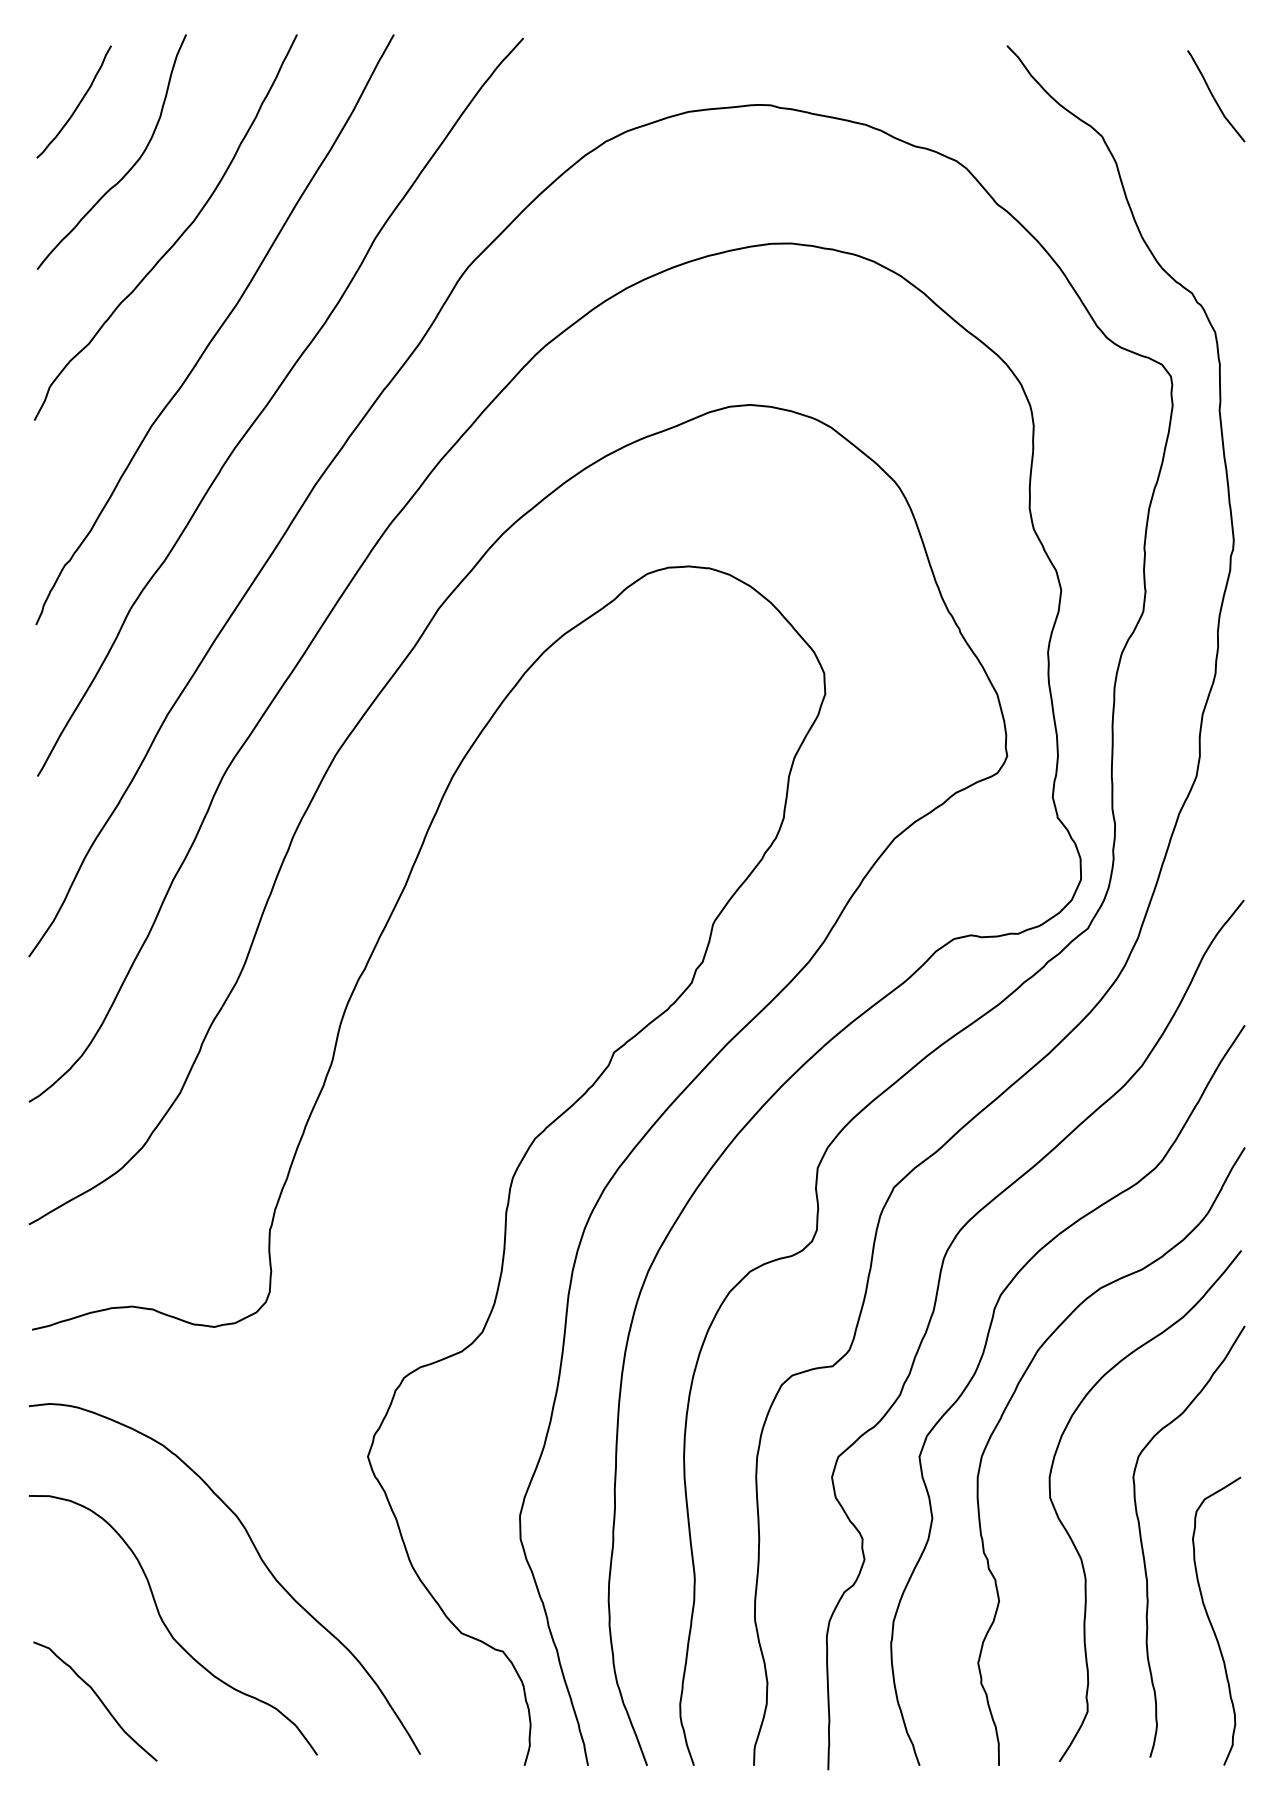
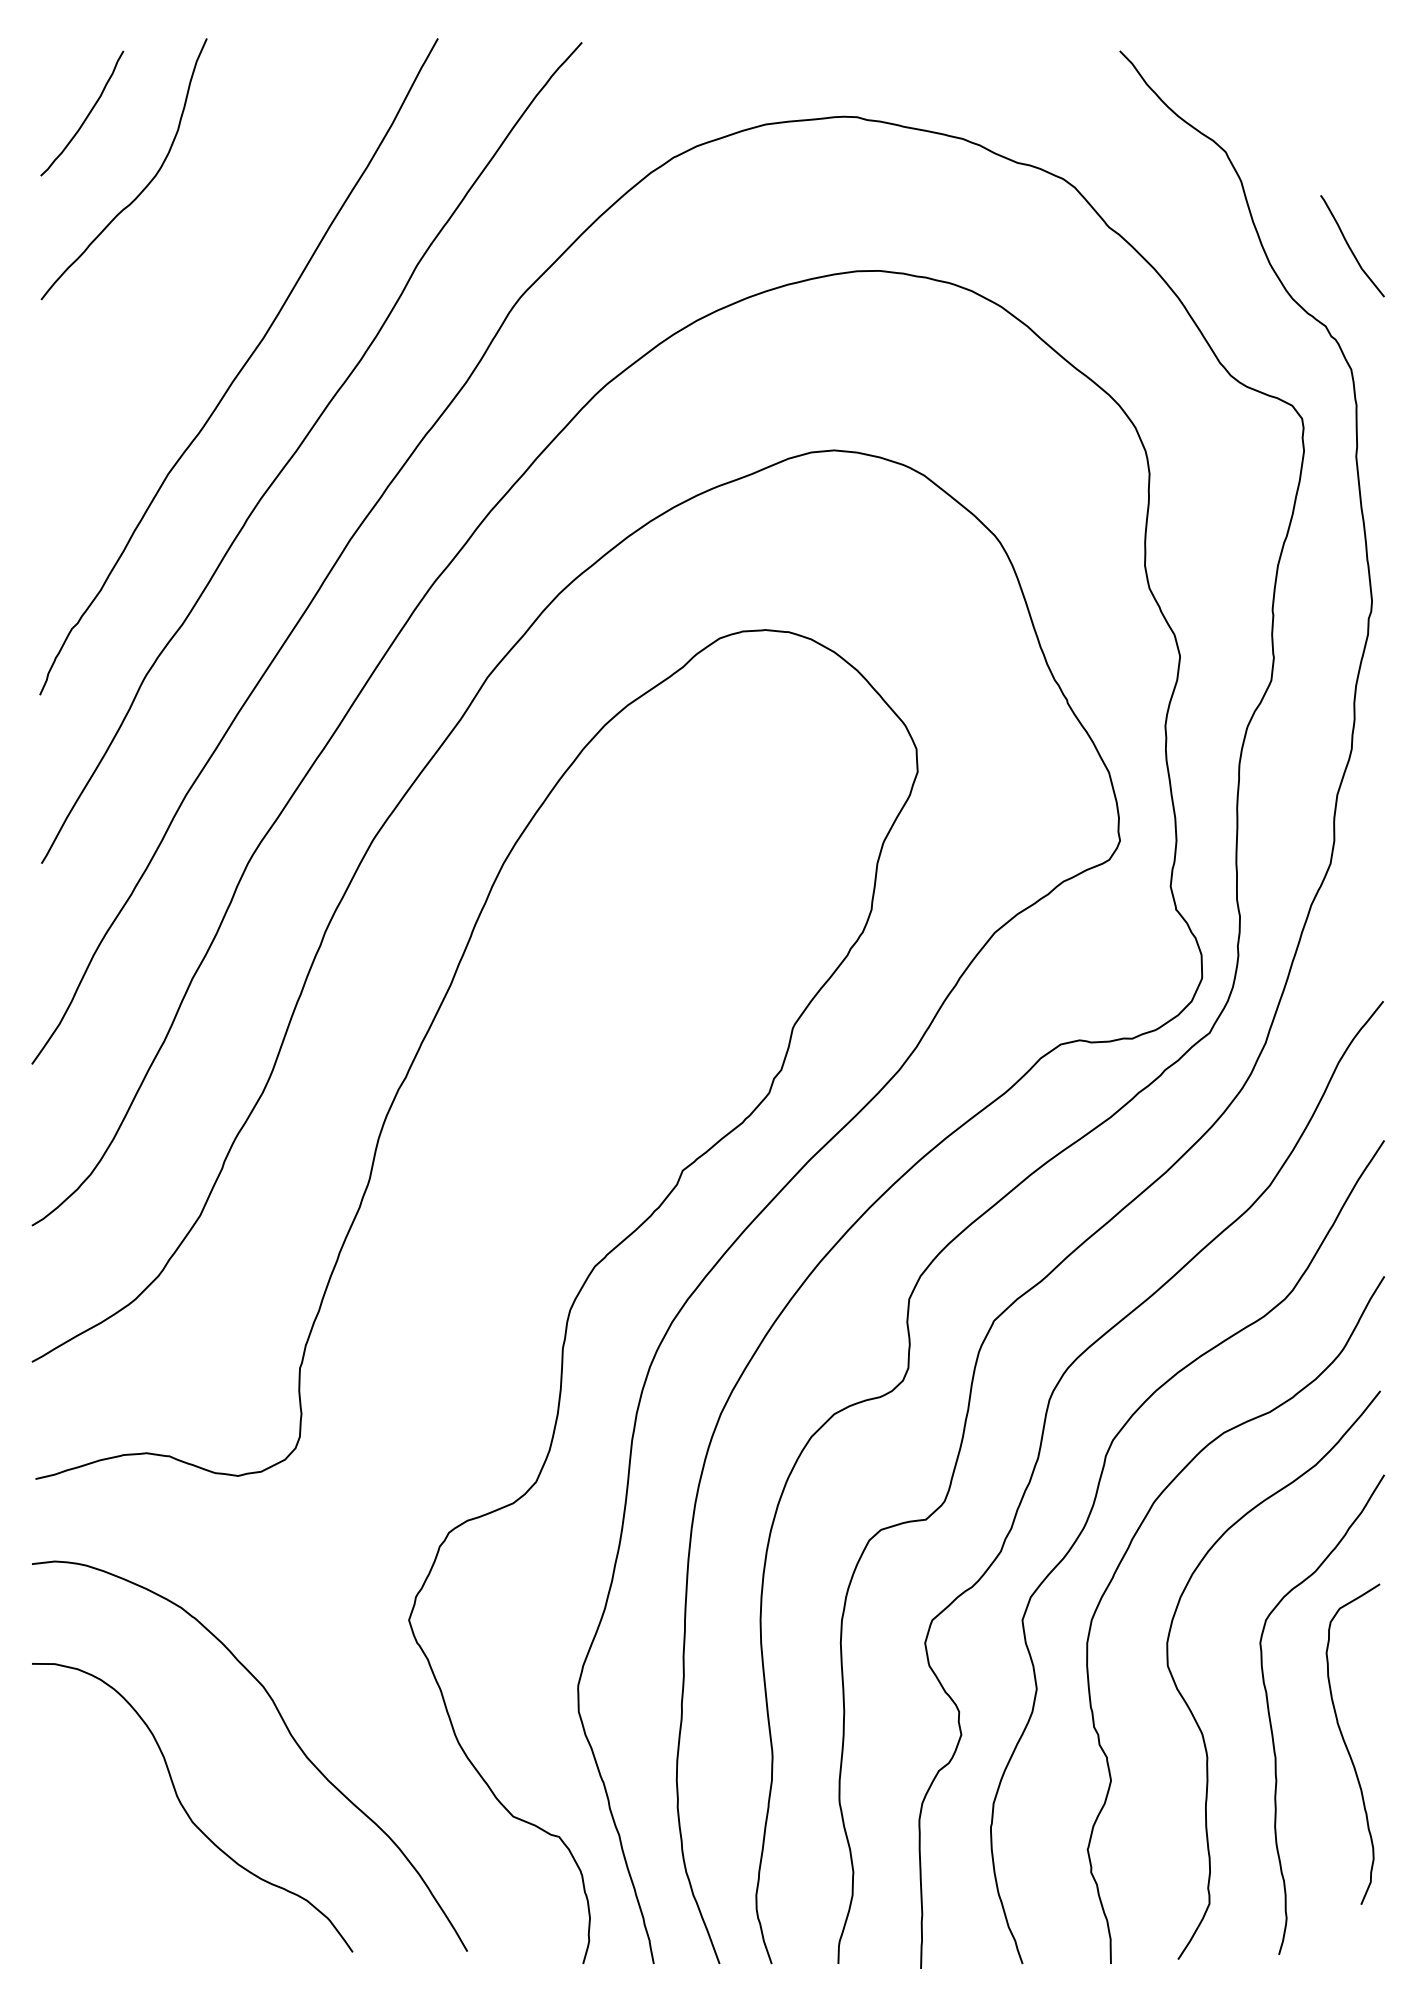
curve: (1214, 96) -> (1350, 246), moved
curve: (177, 238) -> (197, 265), removed
curve: (1211, 1622) -> (1347, 1745), moved
curve: (98, 1699) -> (109, 1890), removed

